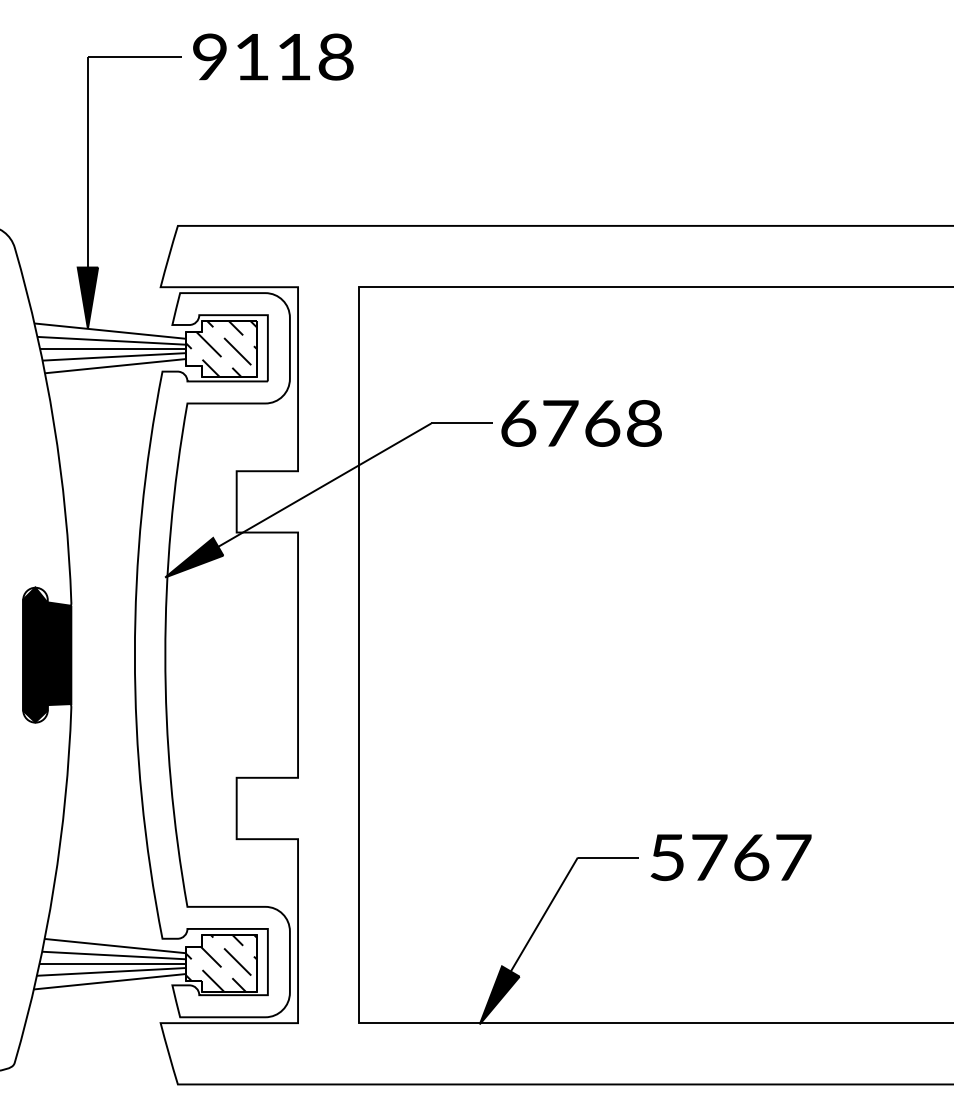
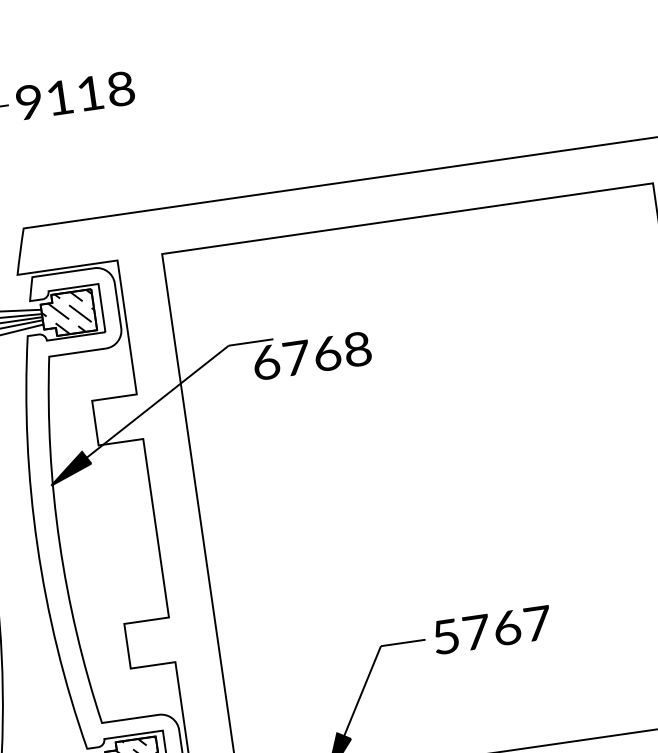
text: (581, 423) -> (312, 355), moved

